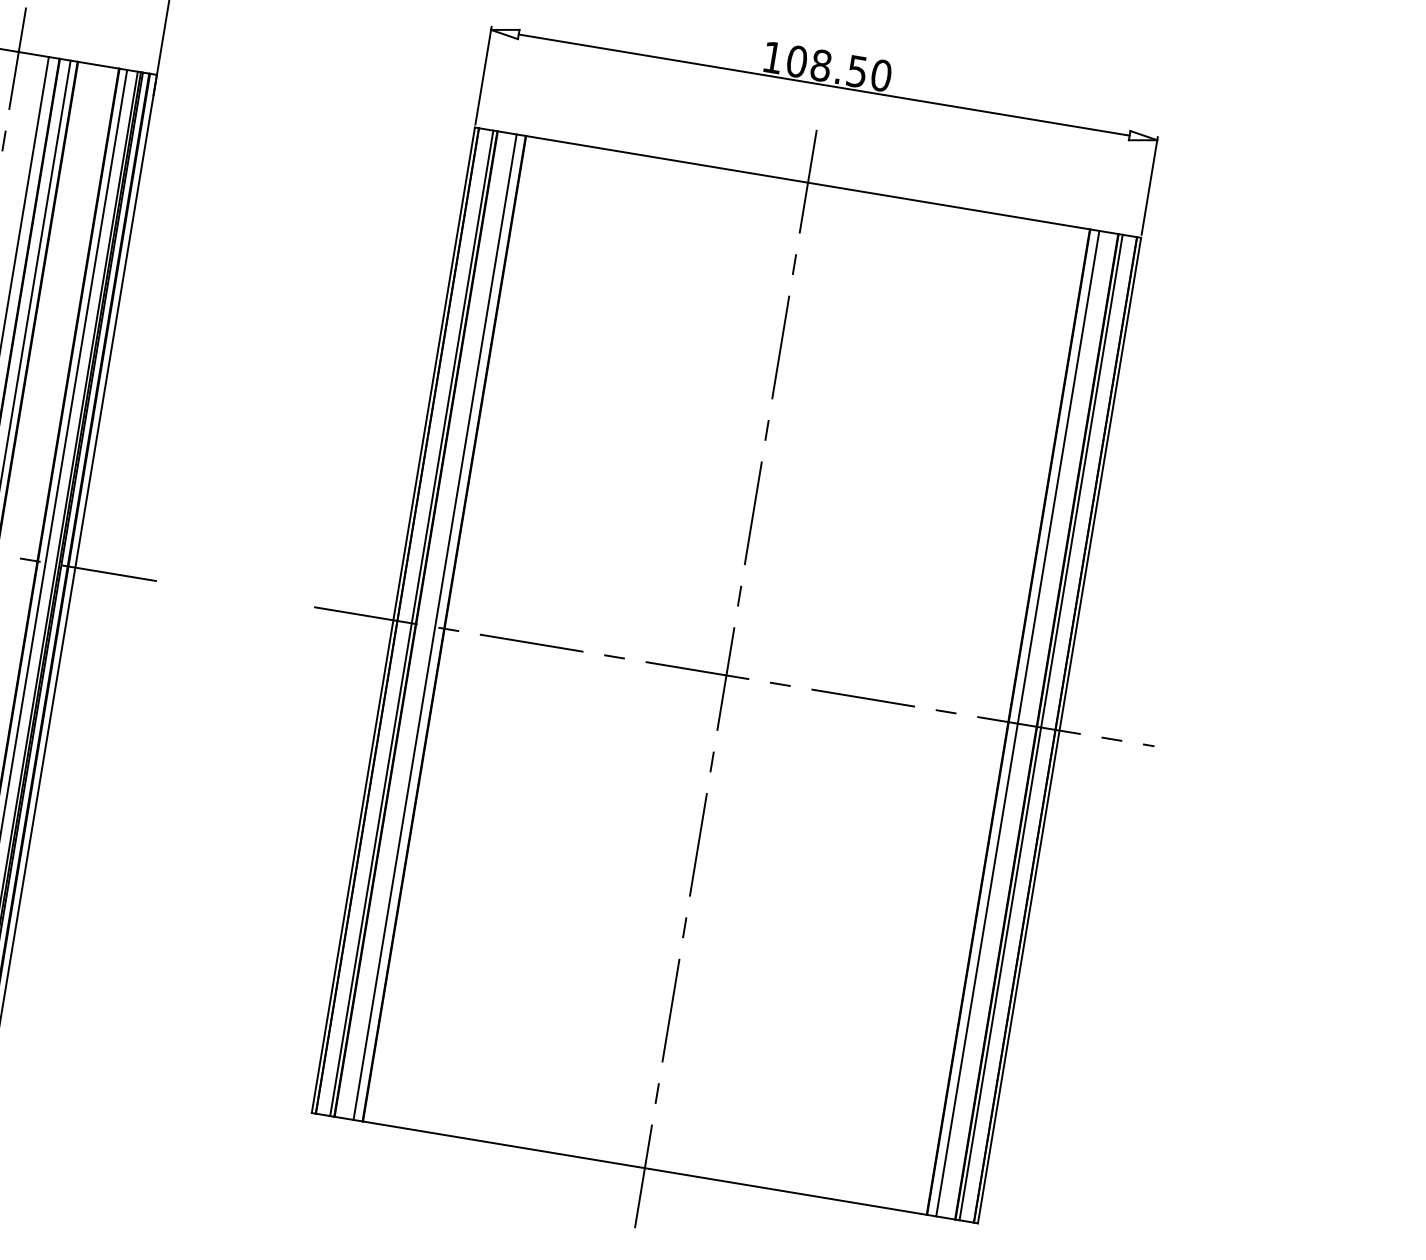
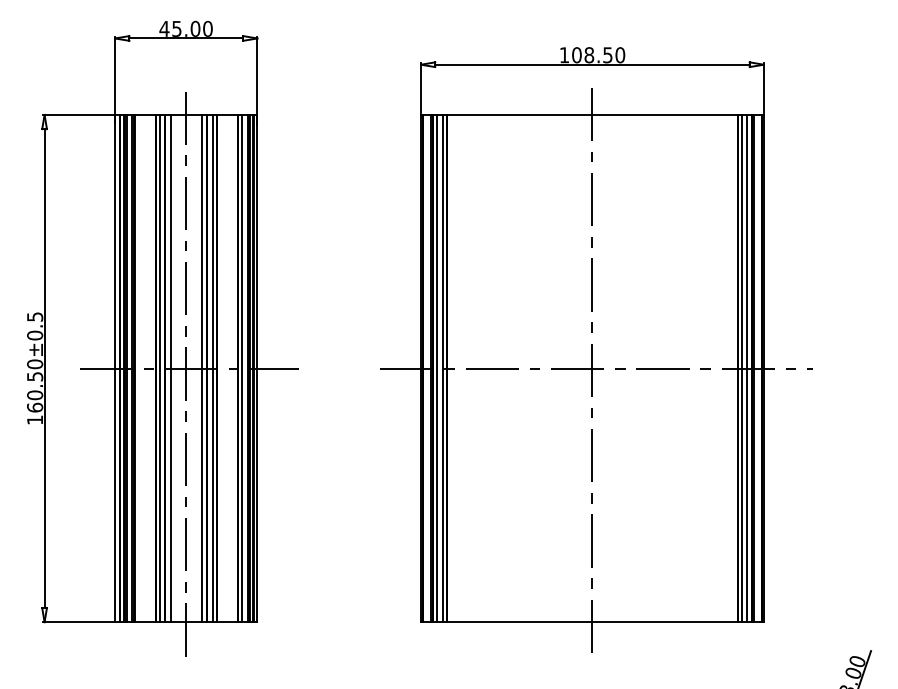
line: (425, 625) -> (437, 368), added
line: (1027, 725) -> (747, 368), added

